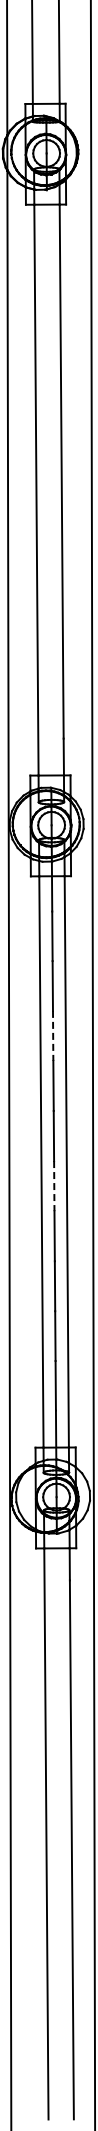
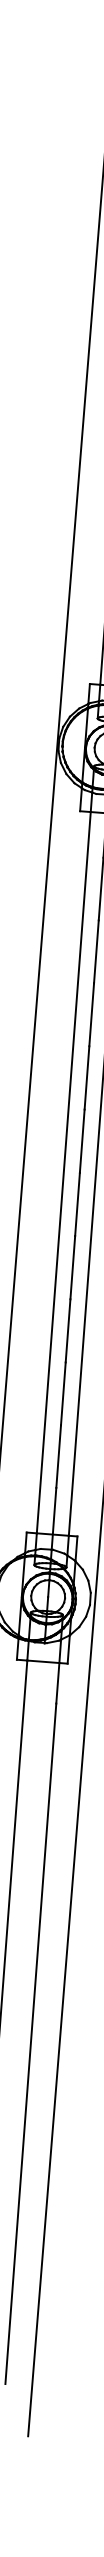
line: (53, 1035) -> (92, 1014), dashed -> solid
line: (54, 1186) -> (77, 1204), dashed -> solid

